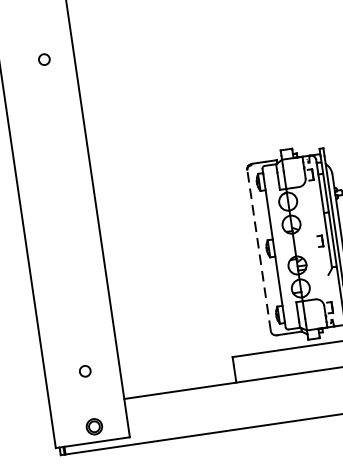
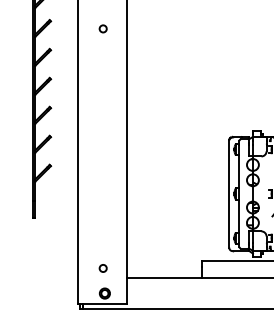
circle: (43, 59) -> (102, 28), moved
line: (259, 251) -> (229, 194), dashed -> solid
circle: (84, 371) -> (102, 268), moved

